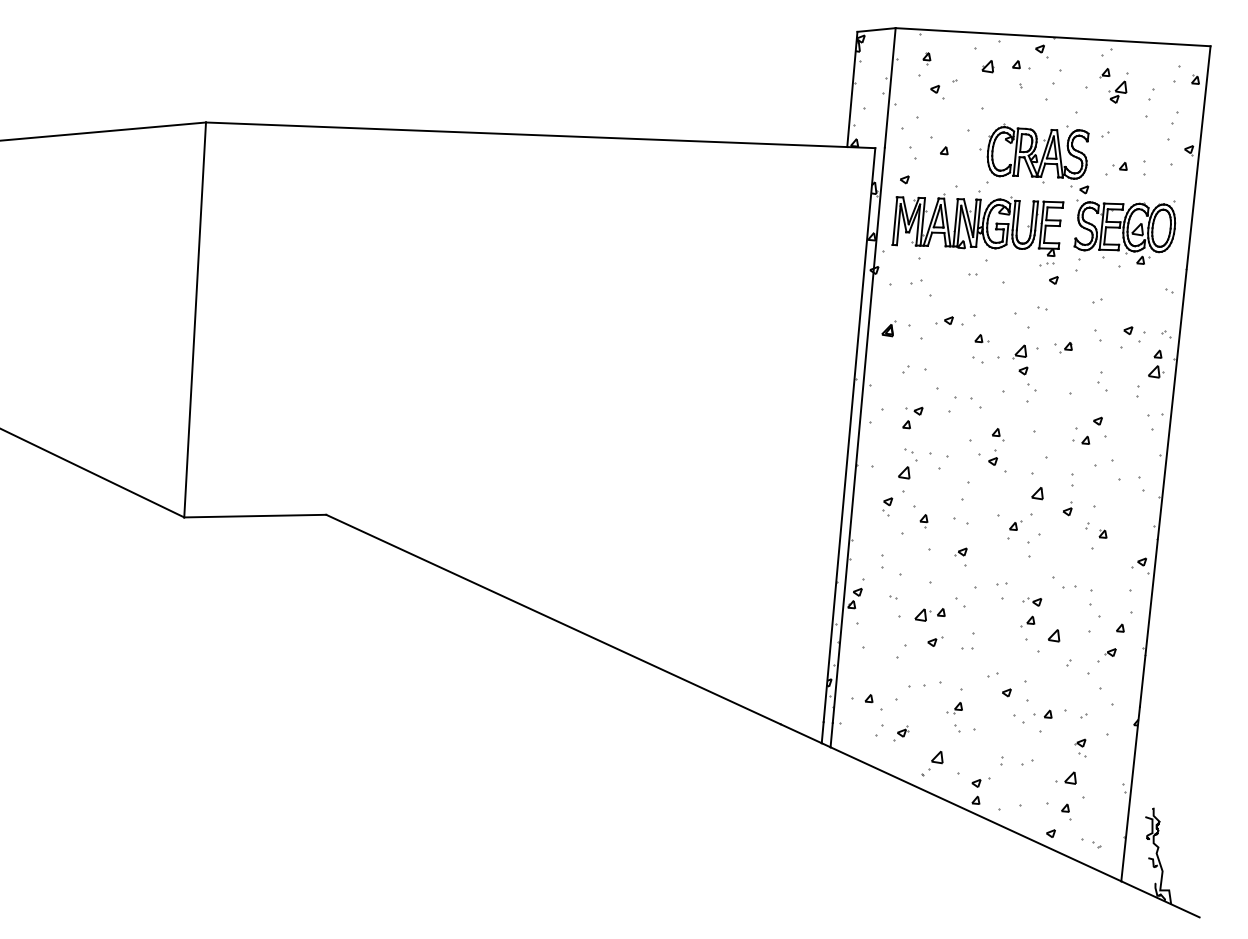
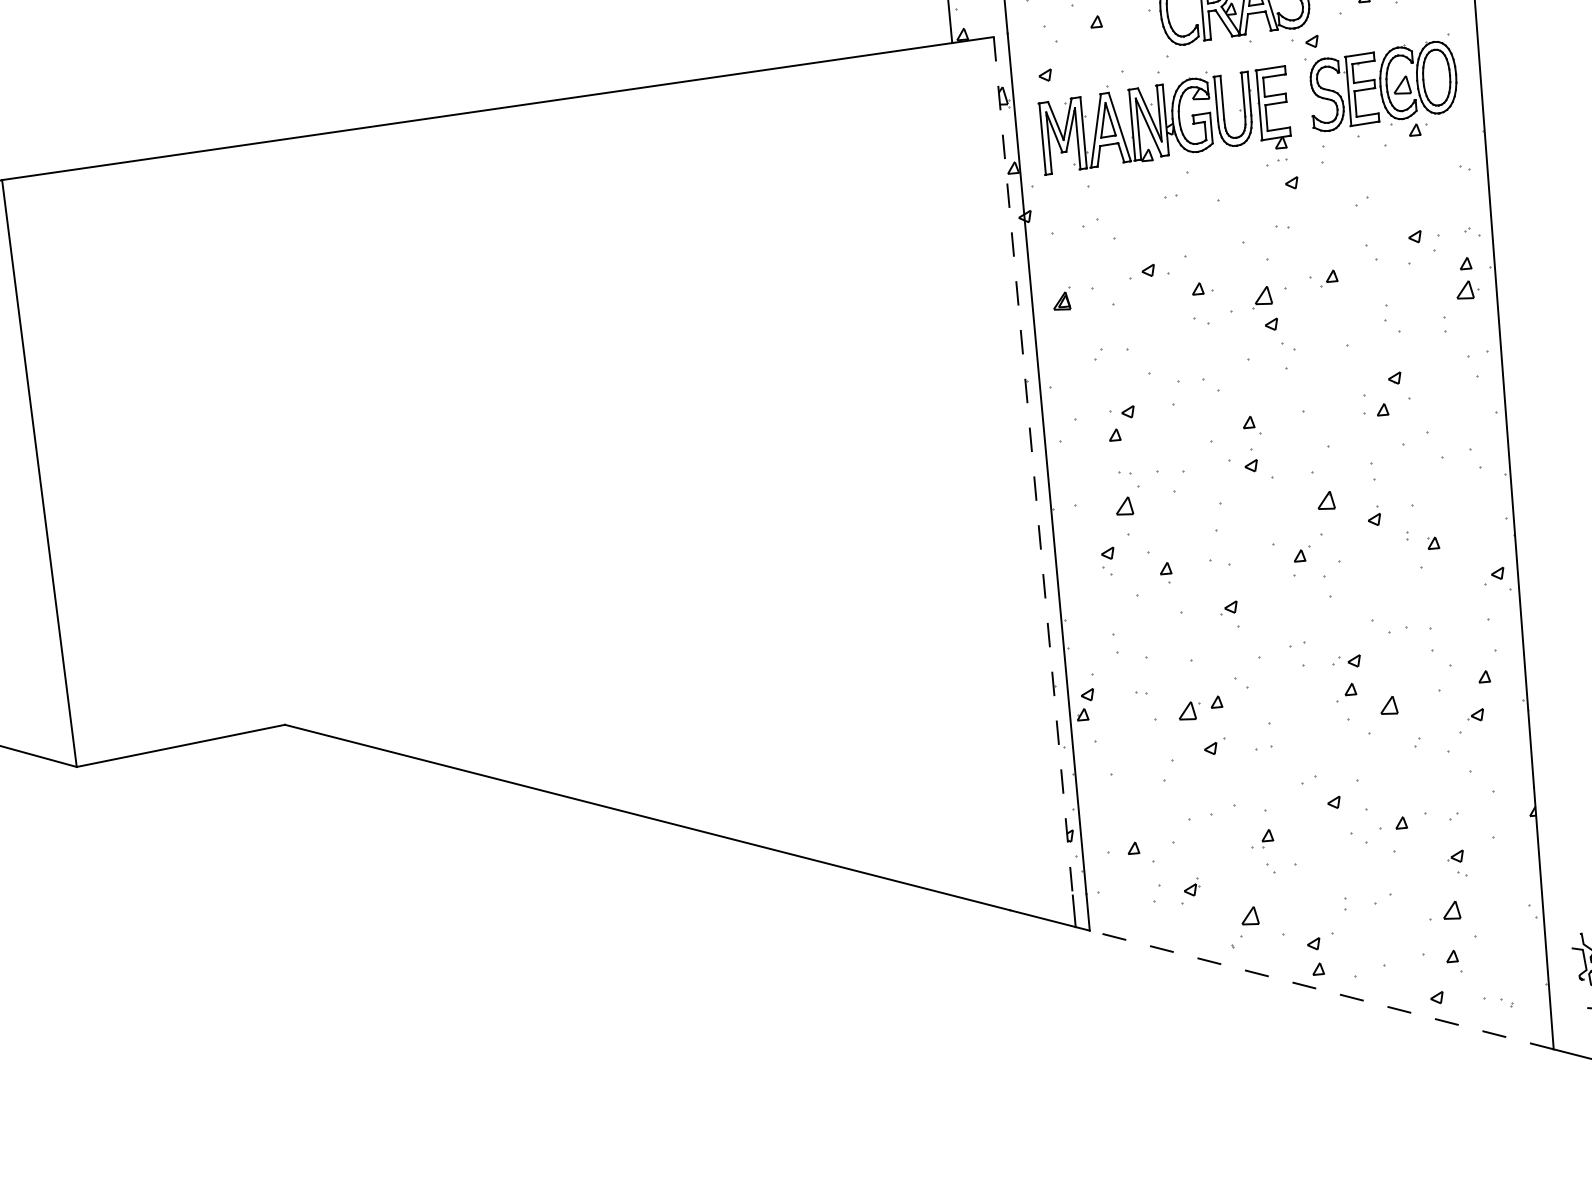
line: (849, 435) -> (1033, 466), solid -> dashed
line: (975, 814) -> (1321, 990), solid -> dashed

